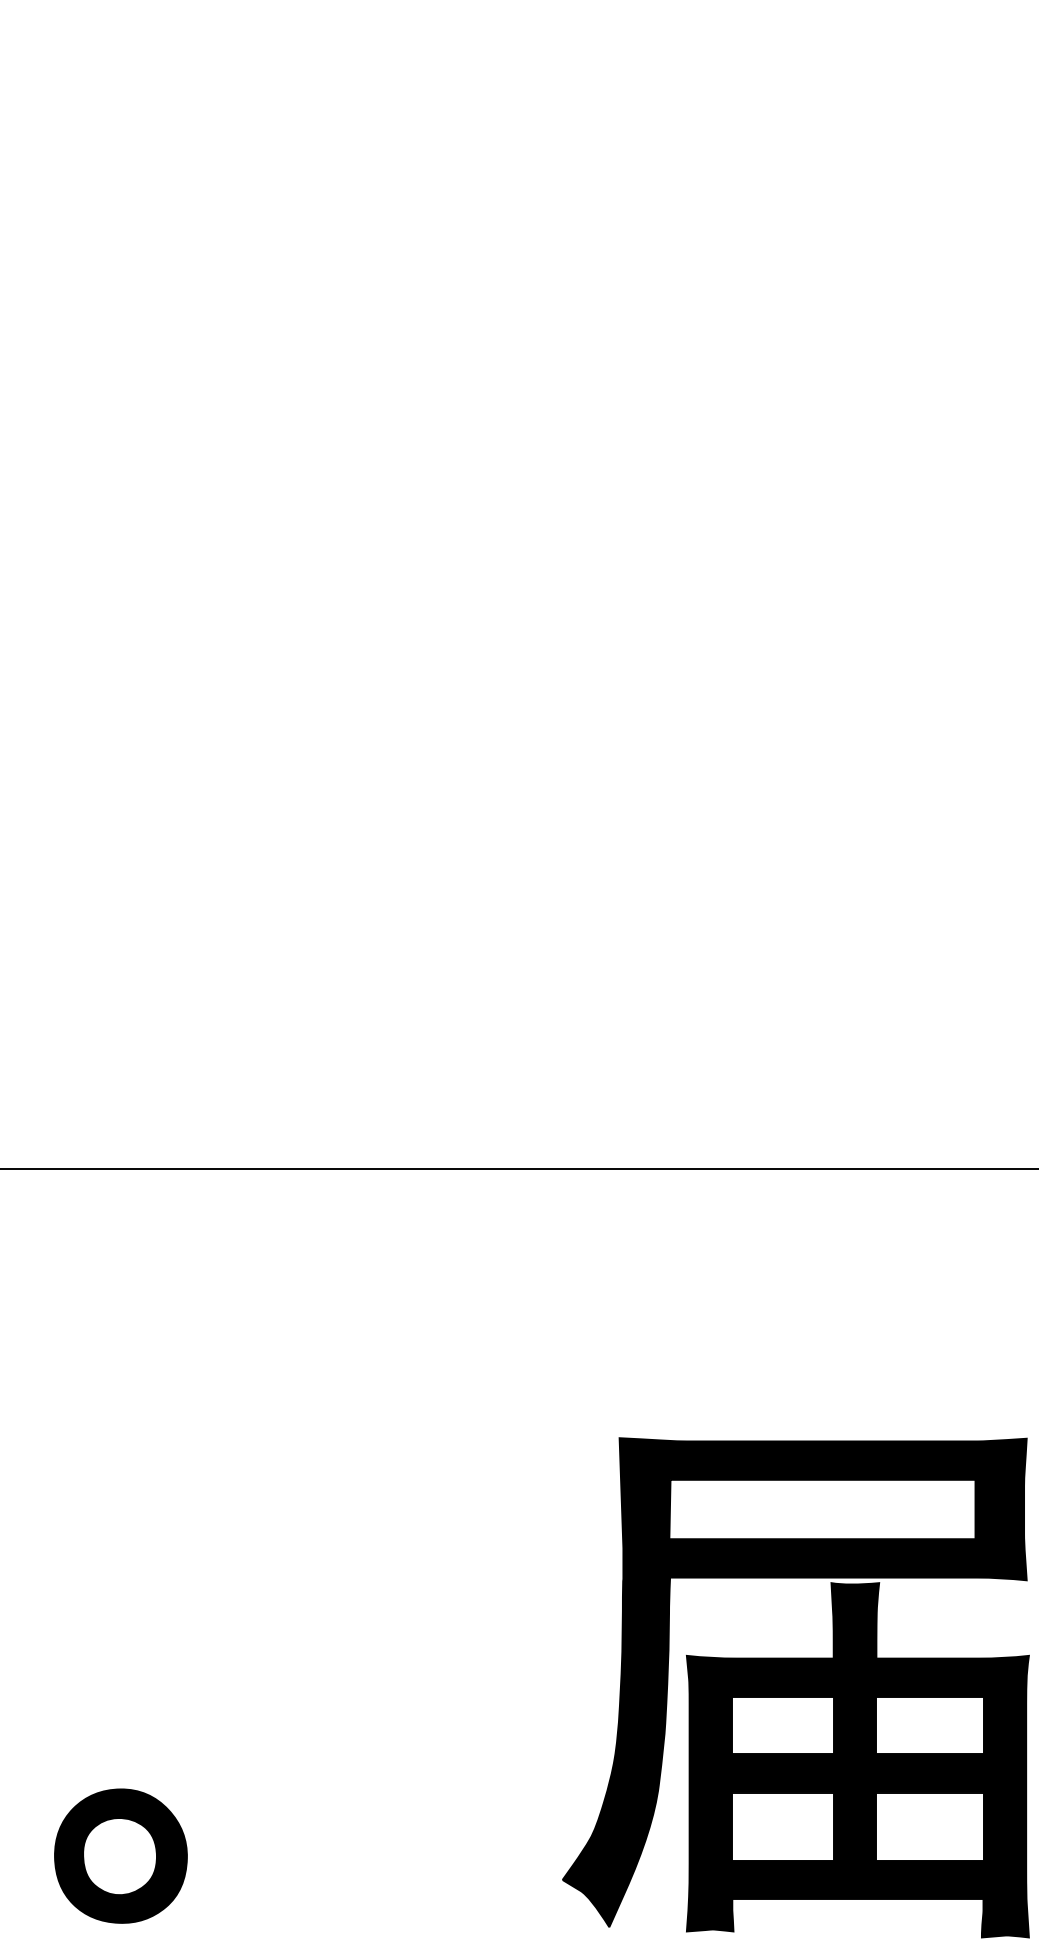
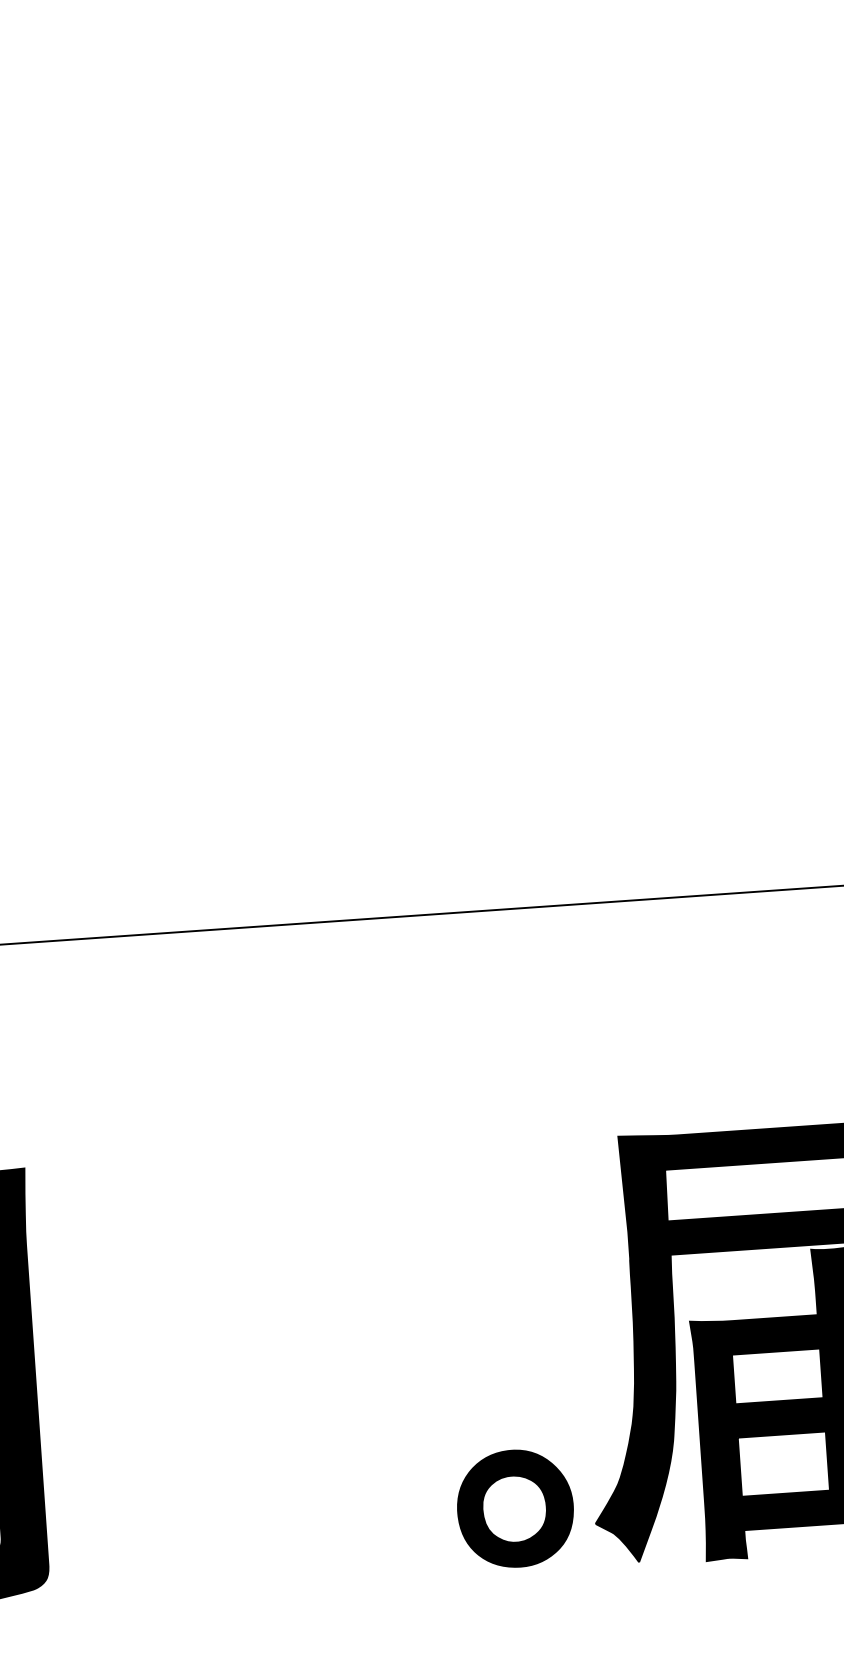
part: (120, 1855) -> (515, 1508), moved

